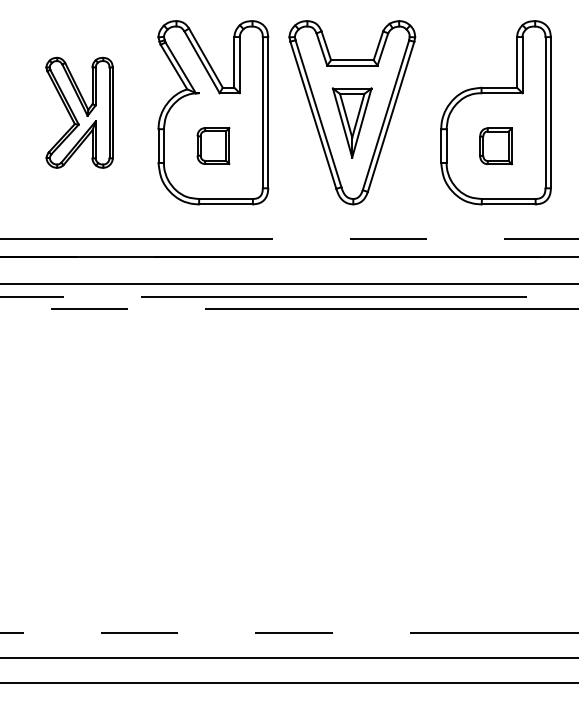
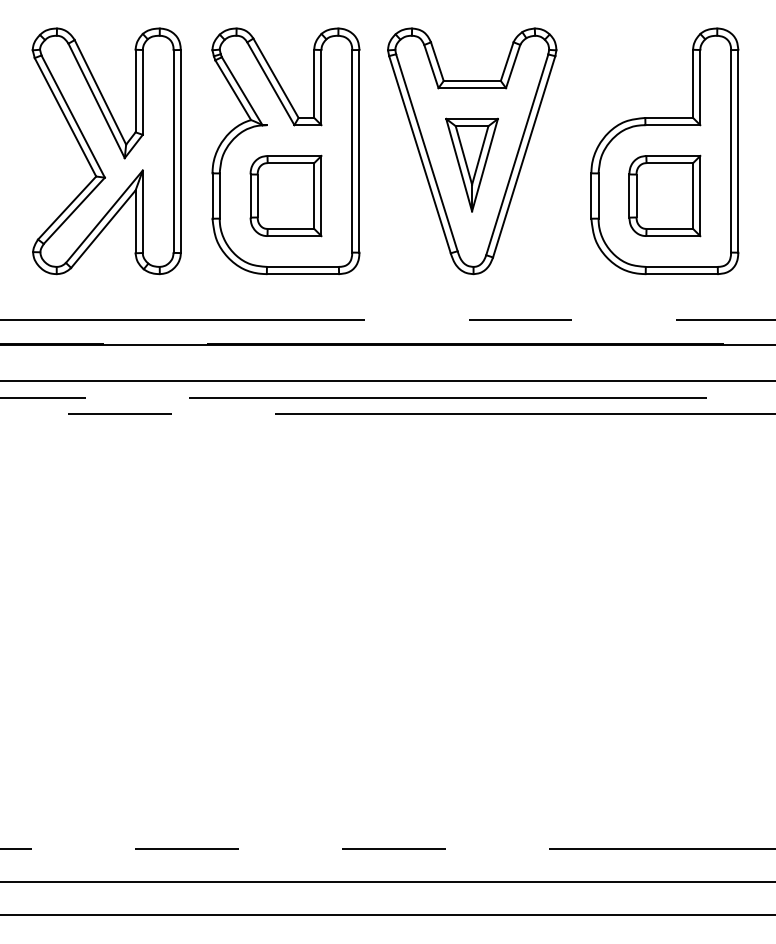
part: (79, 112) -> (106, 151), size x1.67
part: (213, 145) -> (286, 195), size x1.67
part: (495, 146) -> (664, 196), size x1.67

